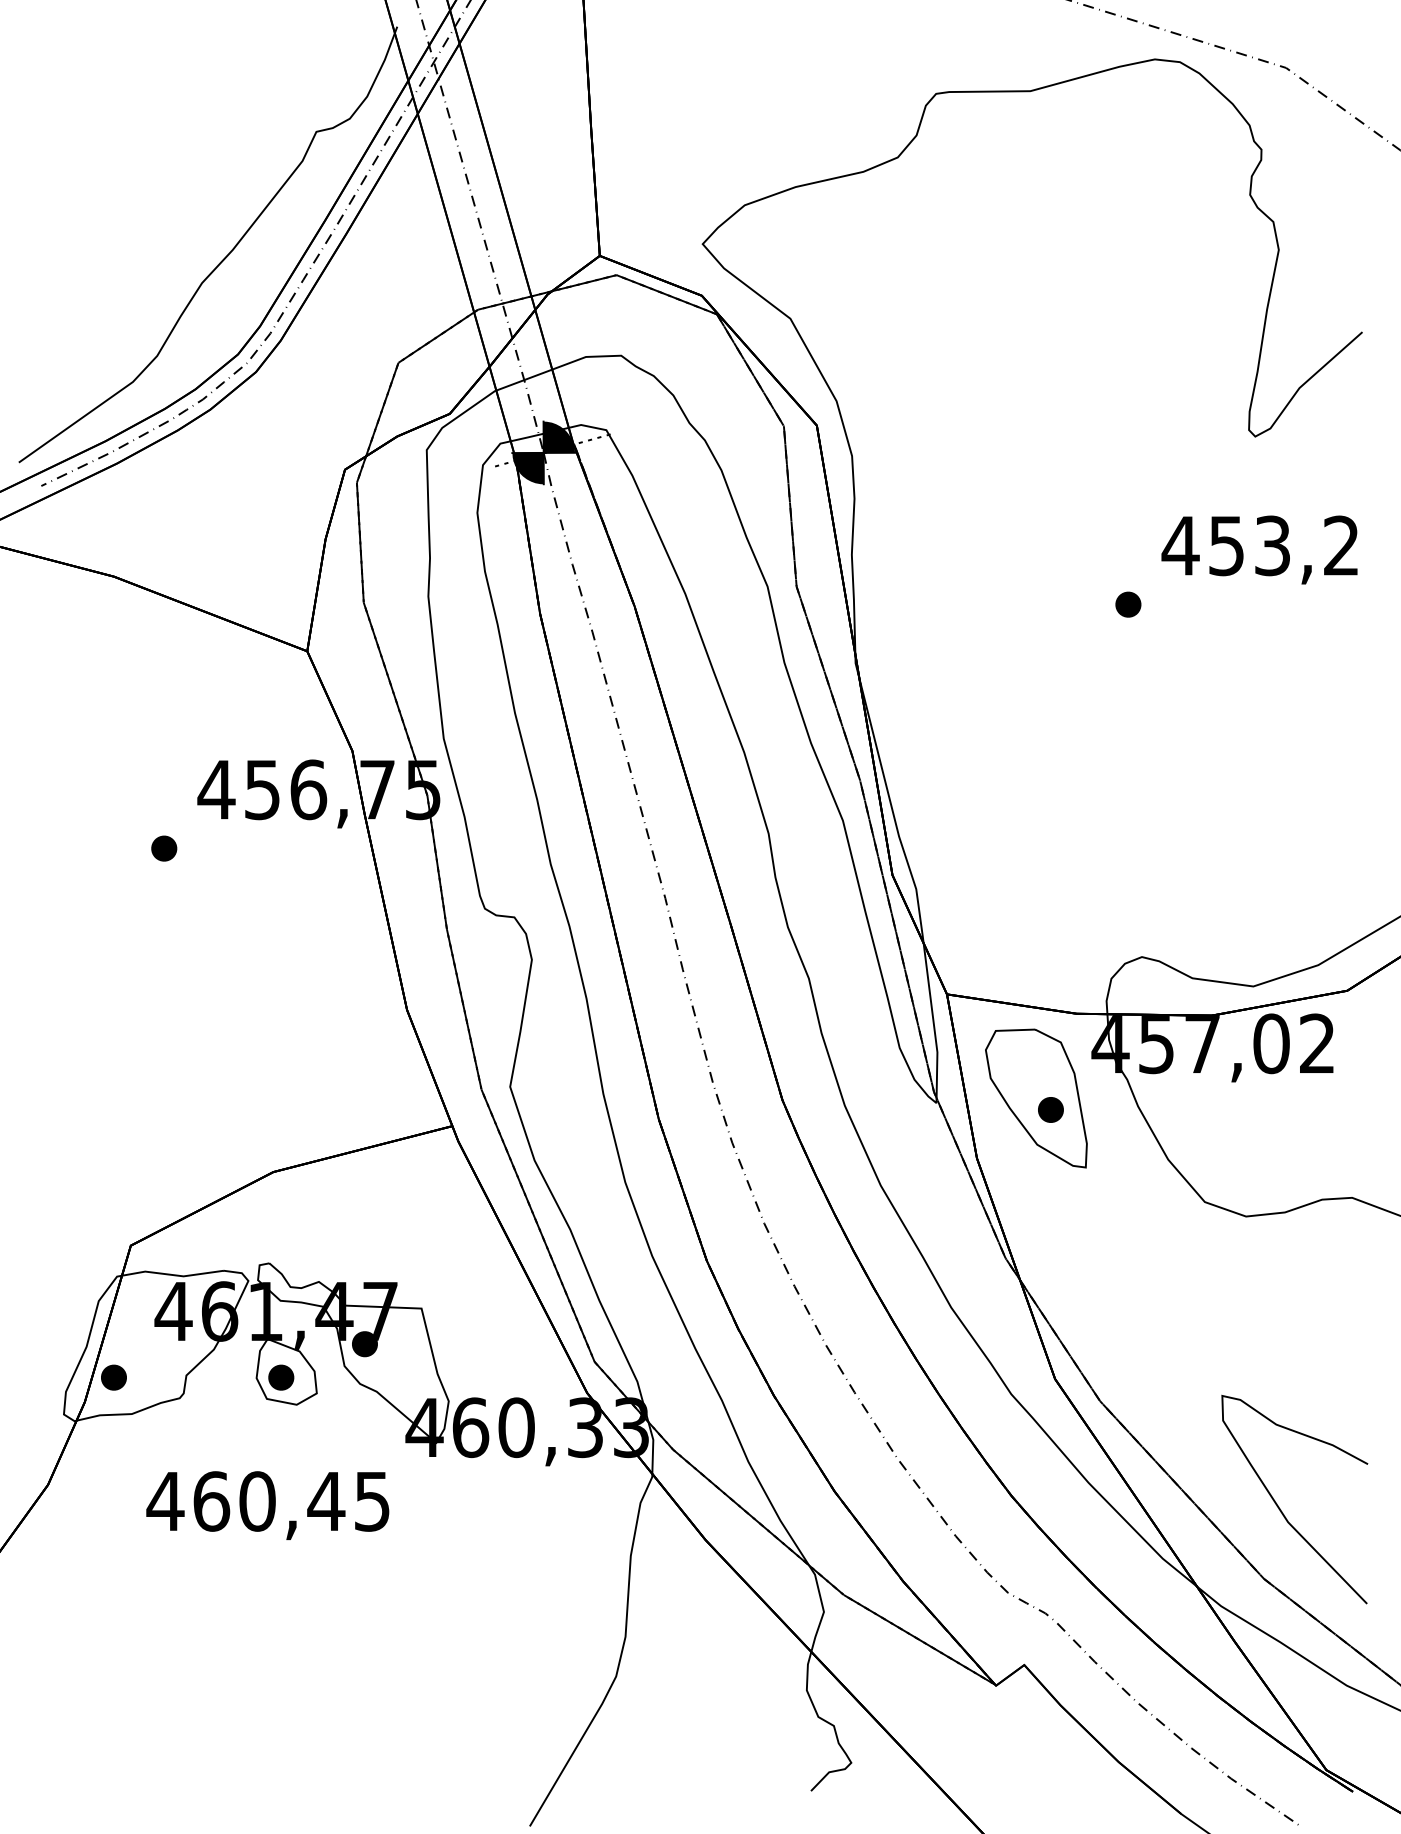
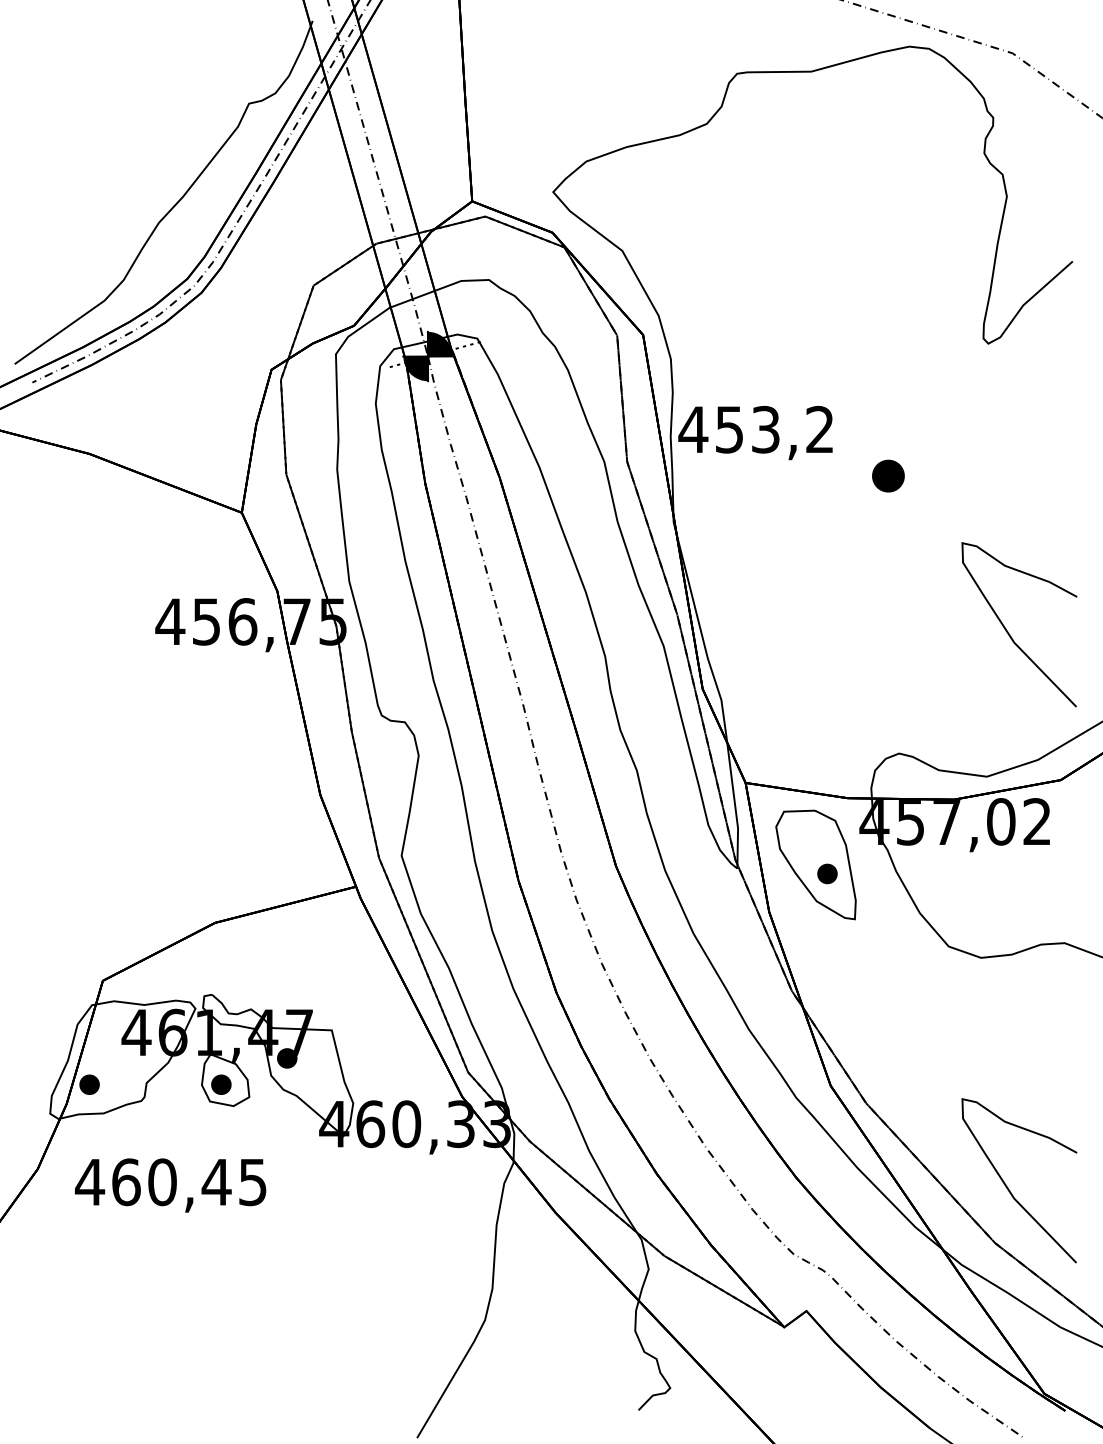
text: (1259, 549) -> (755, 432), moved
part: (1128, 604) -> (888, 475), size x1.6
curve: (1280, 802) -> (1008, 631), added
part: (164, 848) -> (129, 668), removed
text: (267, 1505) -> (170, 1185), moved

